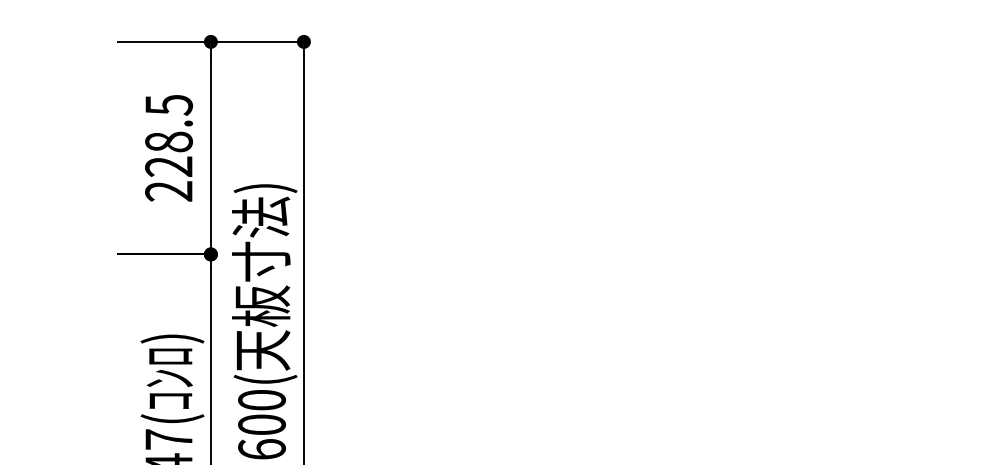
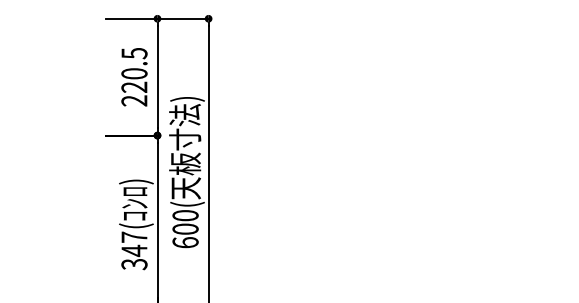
text: (169, 141) -> (134, 73), 228.5 -> 220.5

